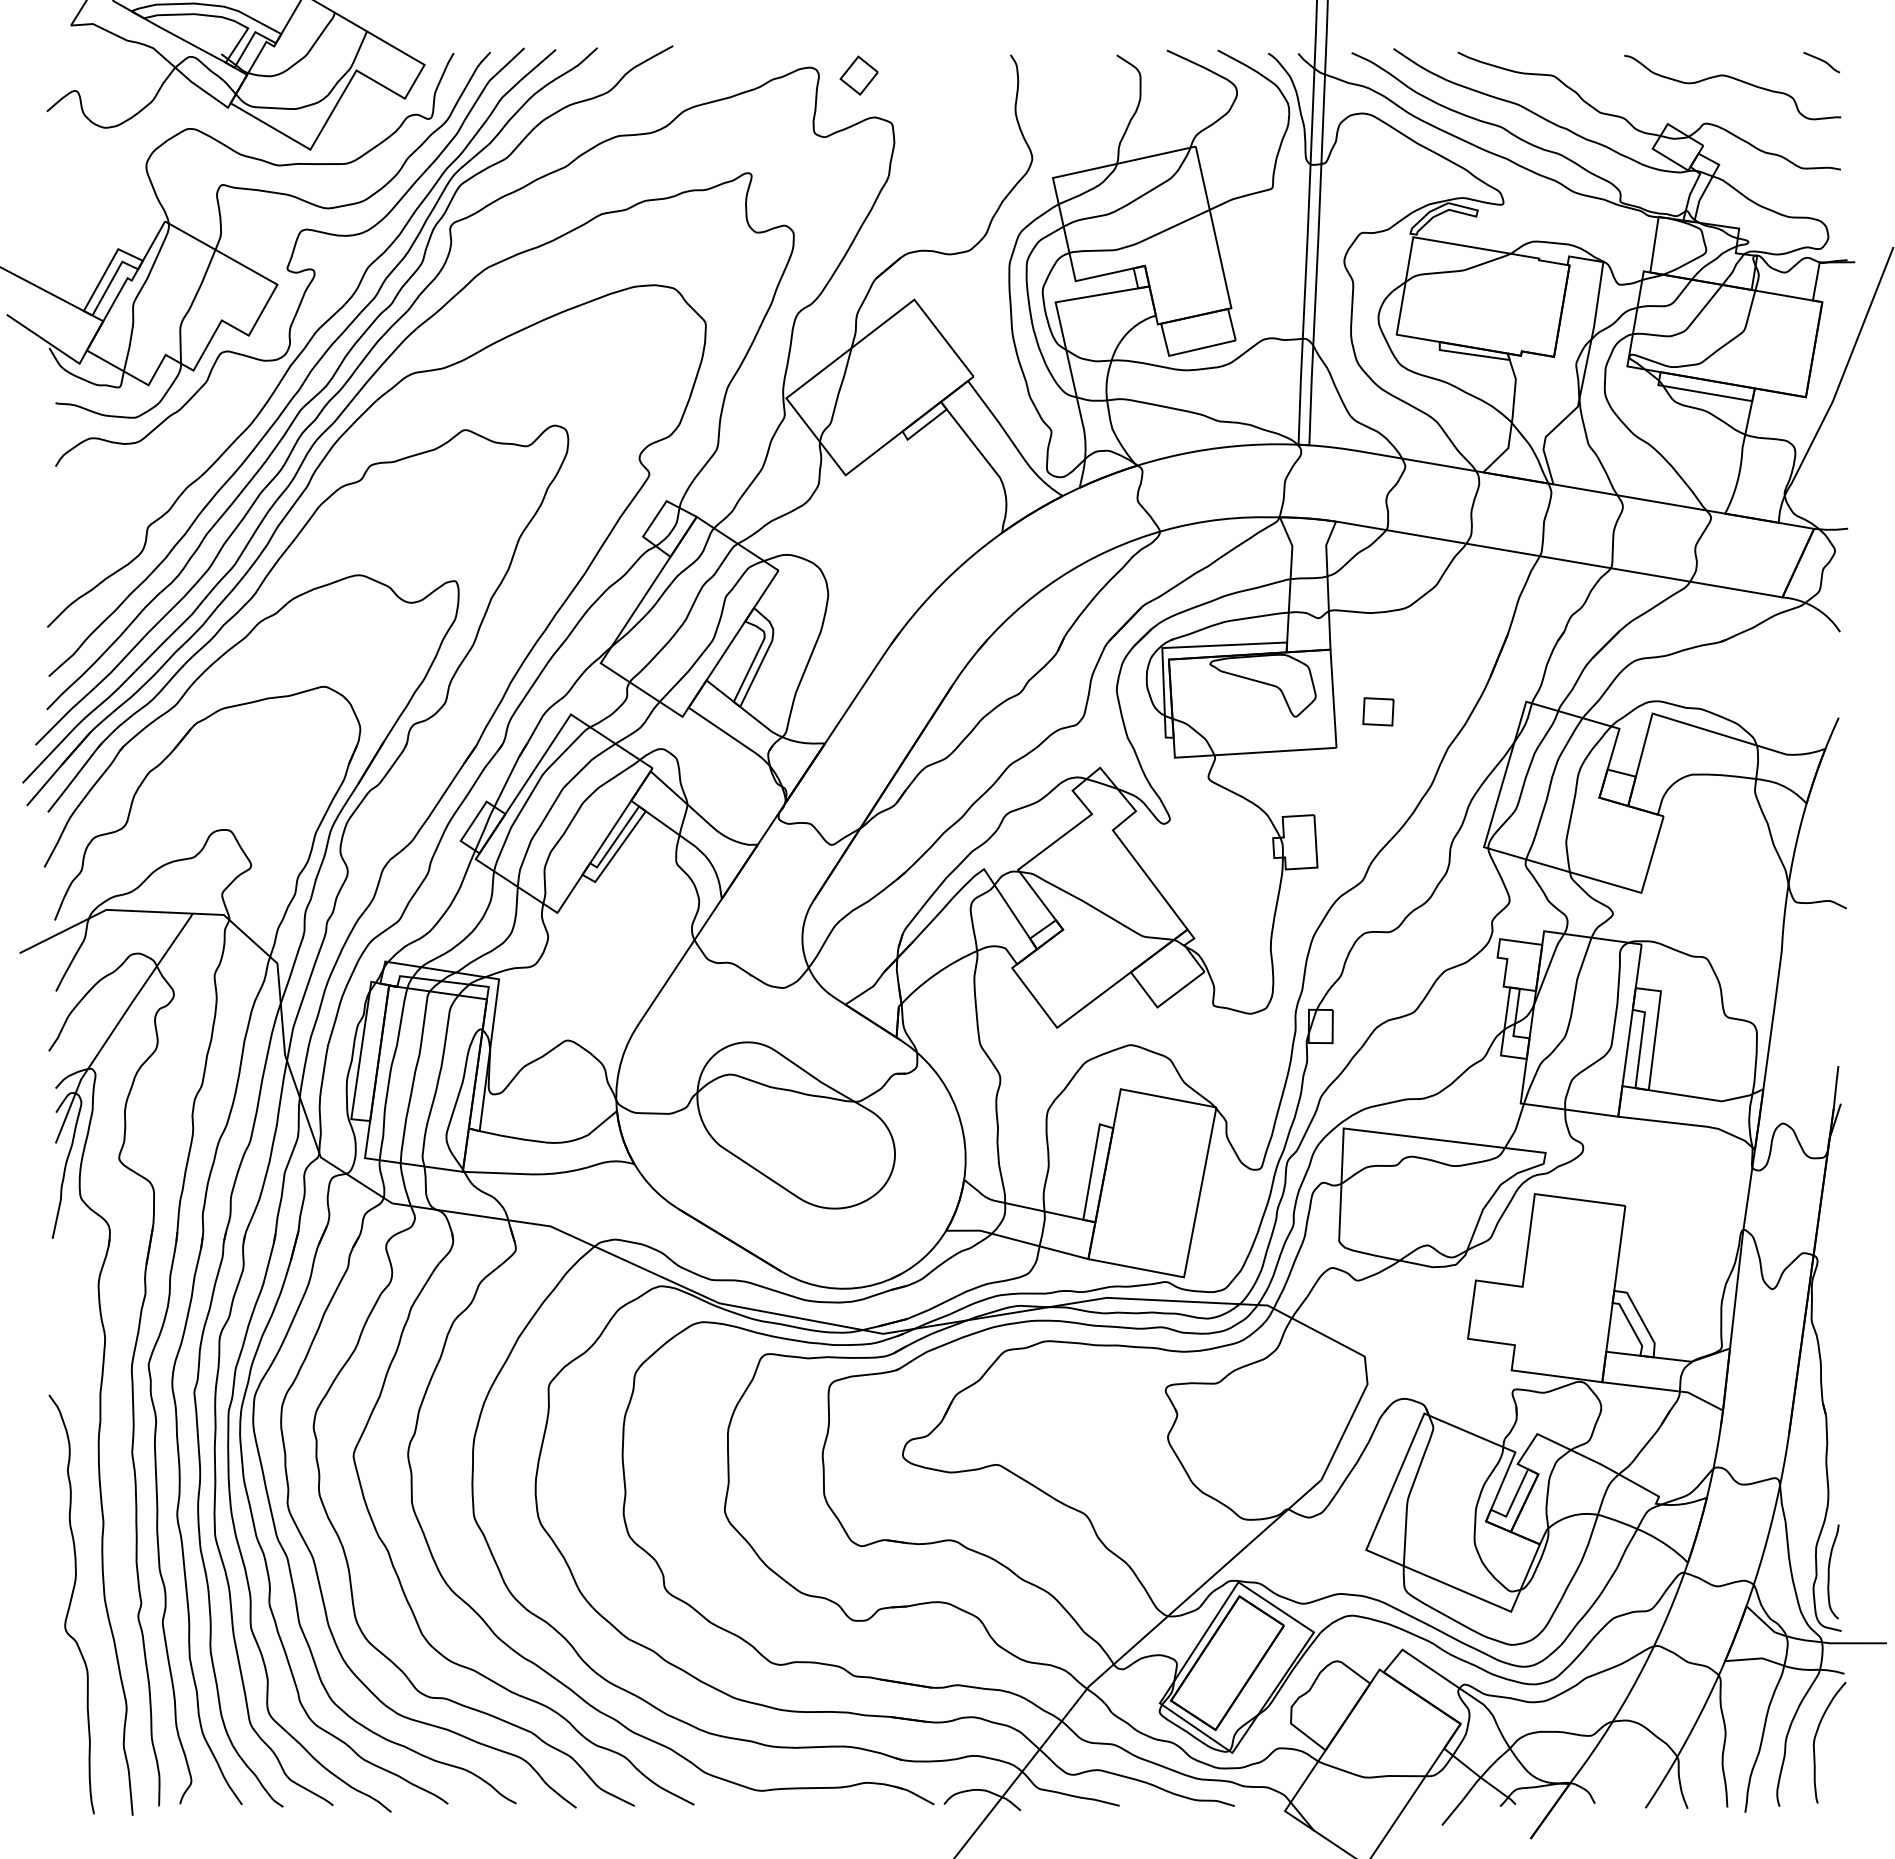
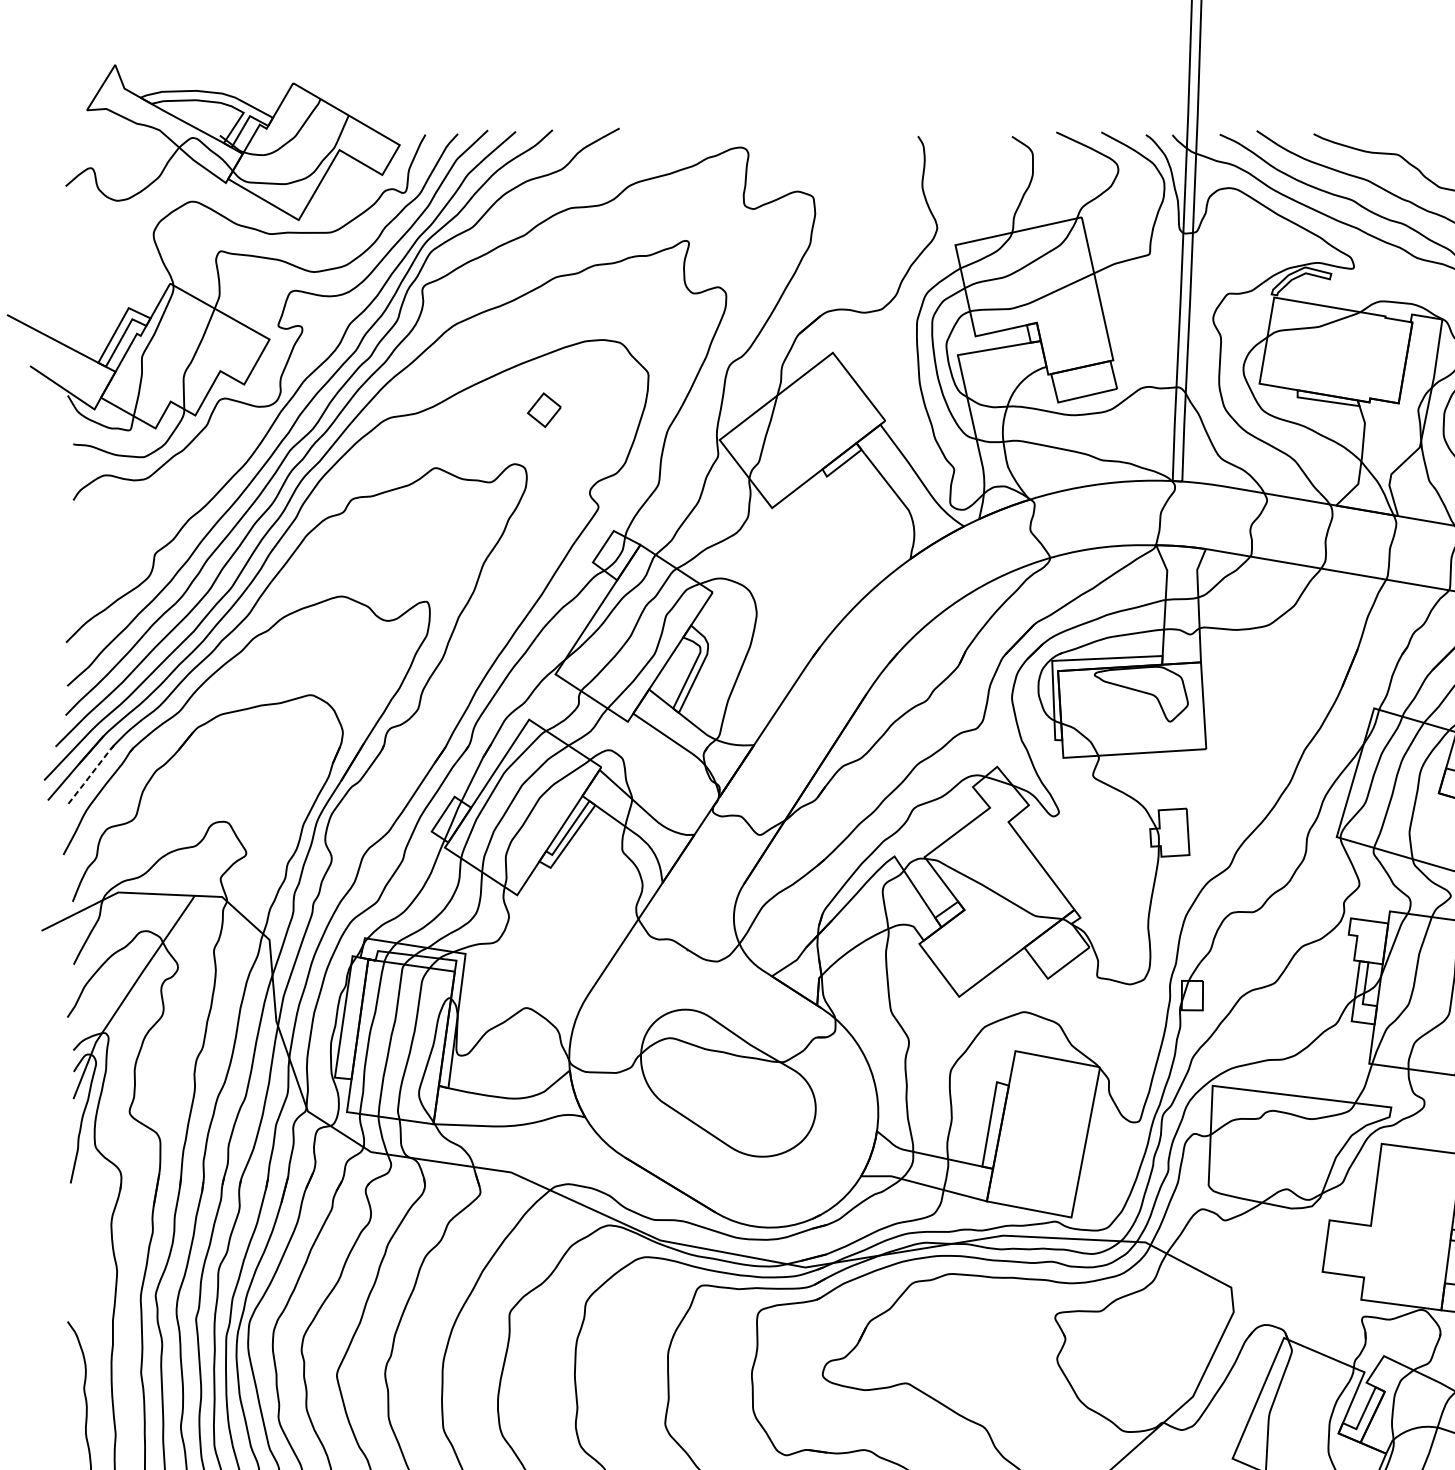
part: (858, 75) -> (543, 410), moved
part: (1378, 711) -> (1243, 717), removed
line: (74, 777) -> (90, 775), solid -> dashed

